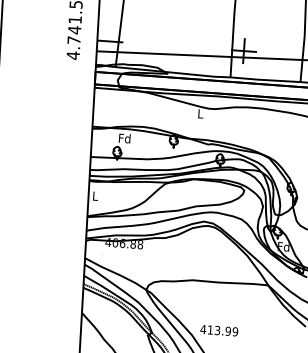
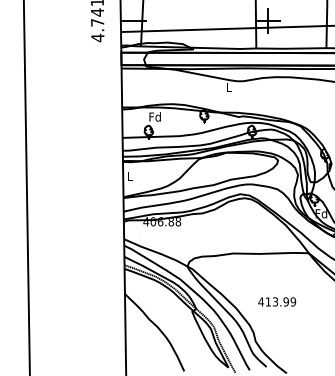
text: (219, 330) -> (277, 301), moved

